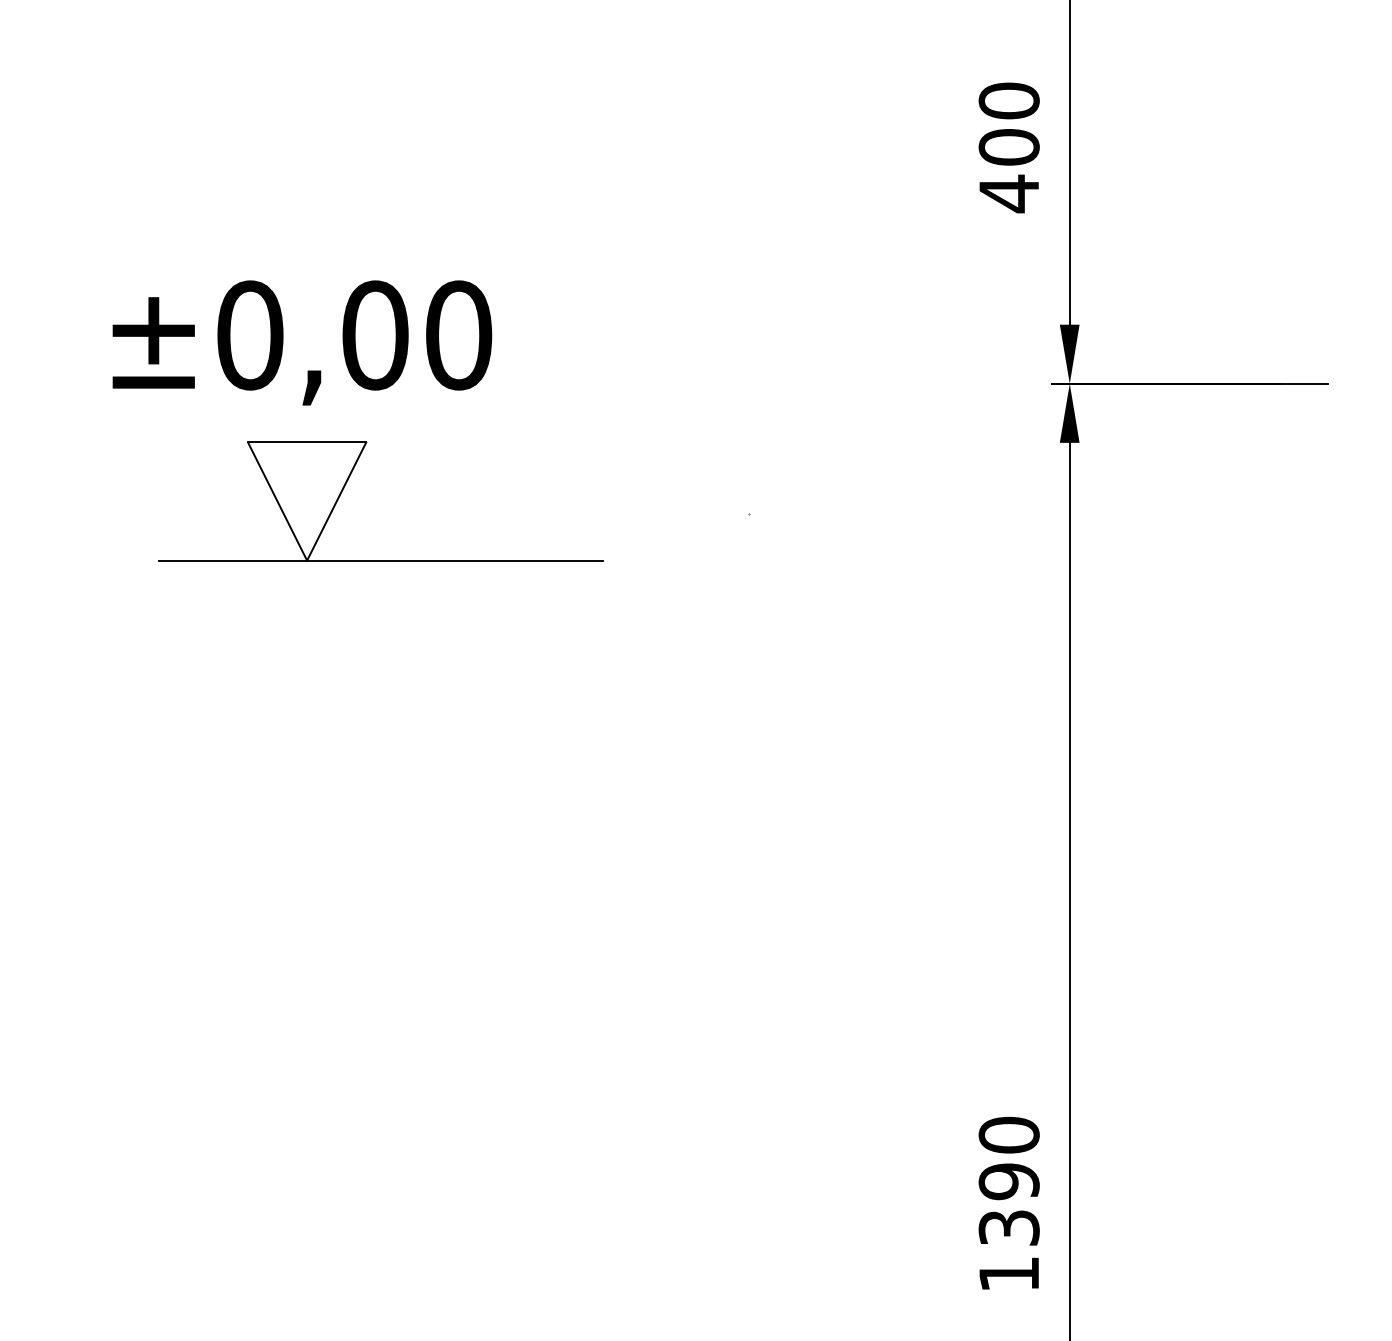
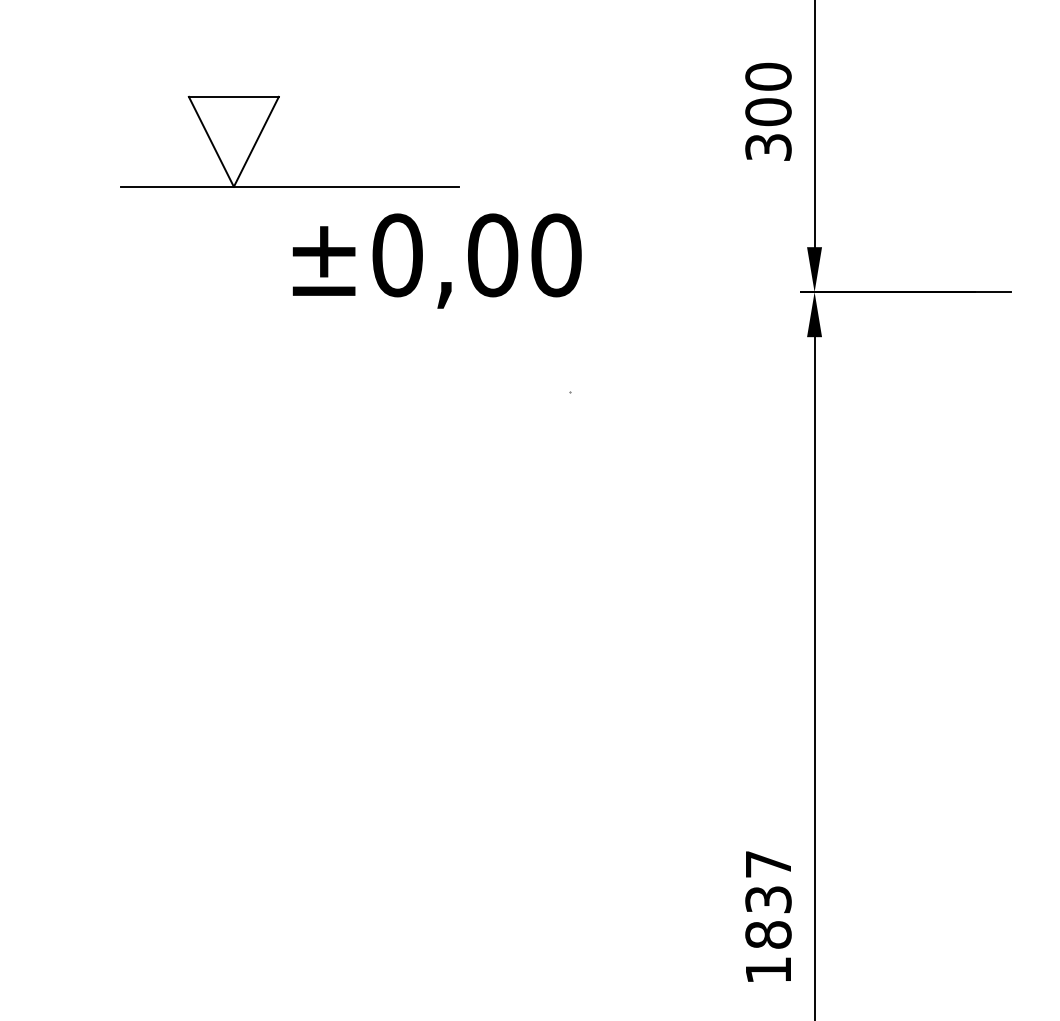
text: (1009, 193) -> (768, 147), 400 -> 300
text: (301, 342) -> (436, 260), moved
part: (347, 484) -> (264, 128), moved
text: (1009, 1181) -> (768, 899), 1390 -> 1837

